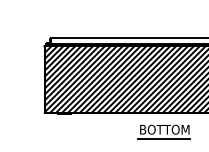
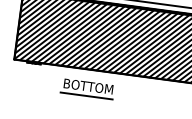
part: (163, 131) -> (87, 88), moved

